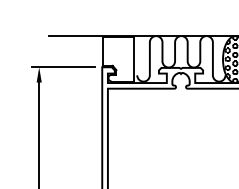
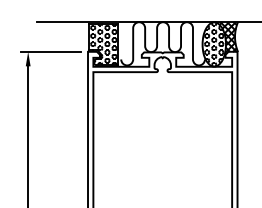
hatch: (118, 59) -> (103, 44), added

